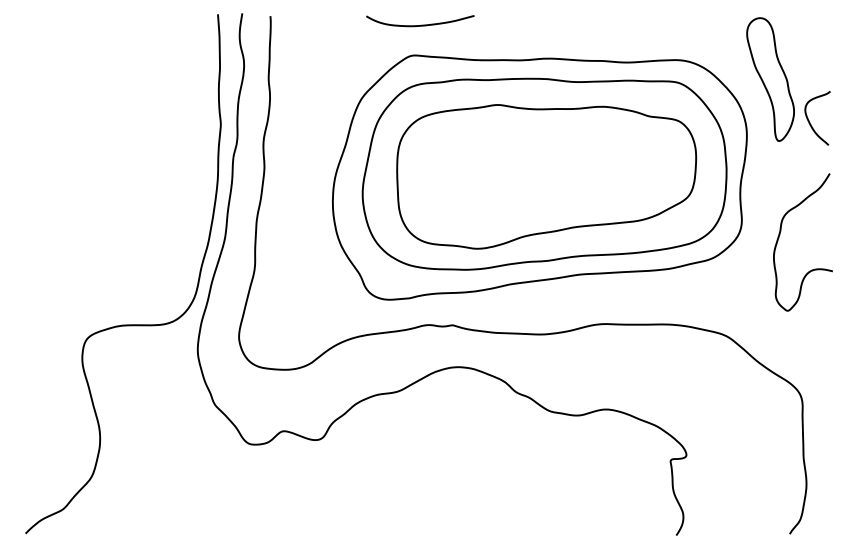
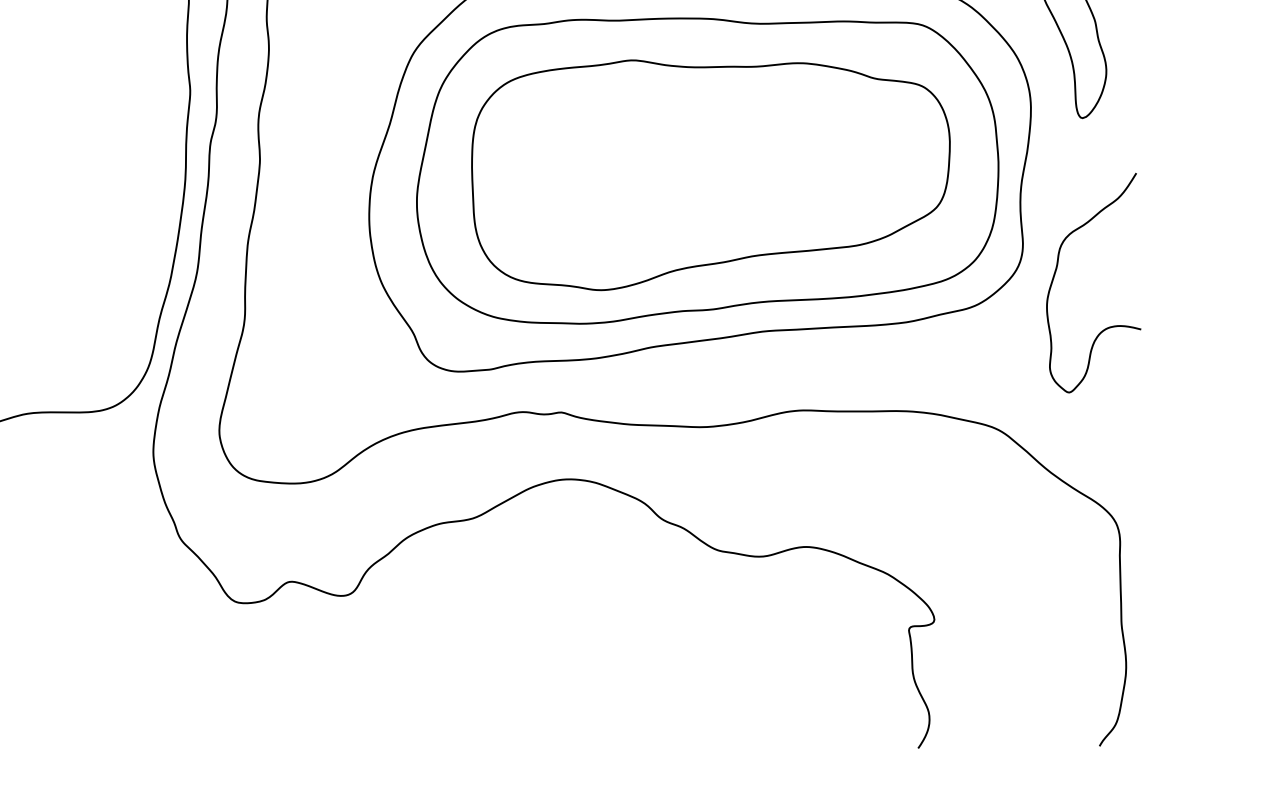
curve: (810, 122) -> (1132, 88), removed
curve: (780, 235) -> (1057, 272), moved

